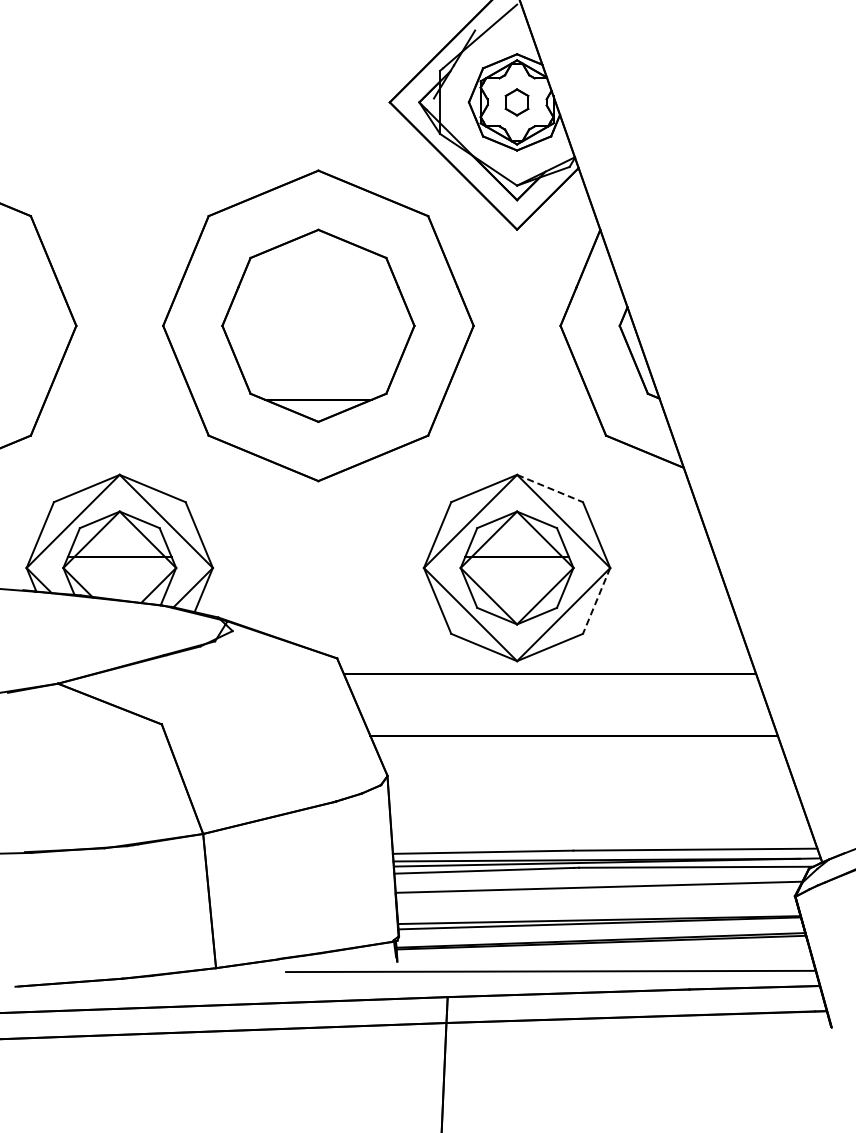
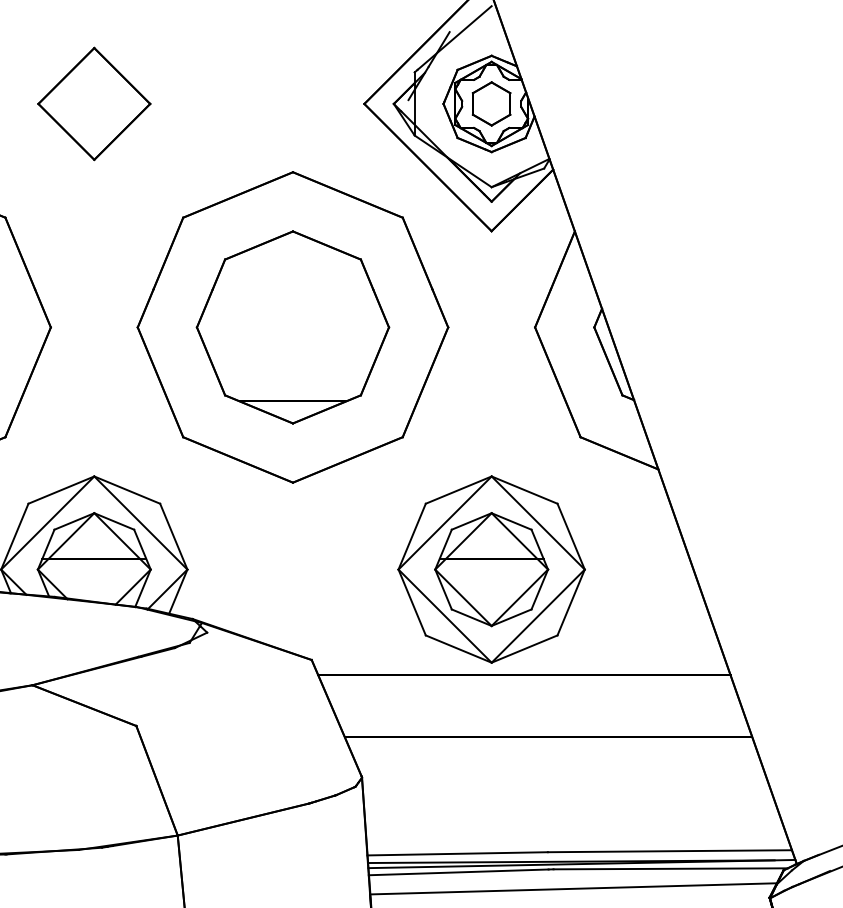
part: (119, 102) -> (94, 104), added
part: (516, 102) -> (491, 104), size x1.67
line: (550, 488) -> (525, 490), dashed -> solid
line: (596, 600) -> (571, 602), dashed -> solid

